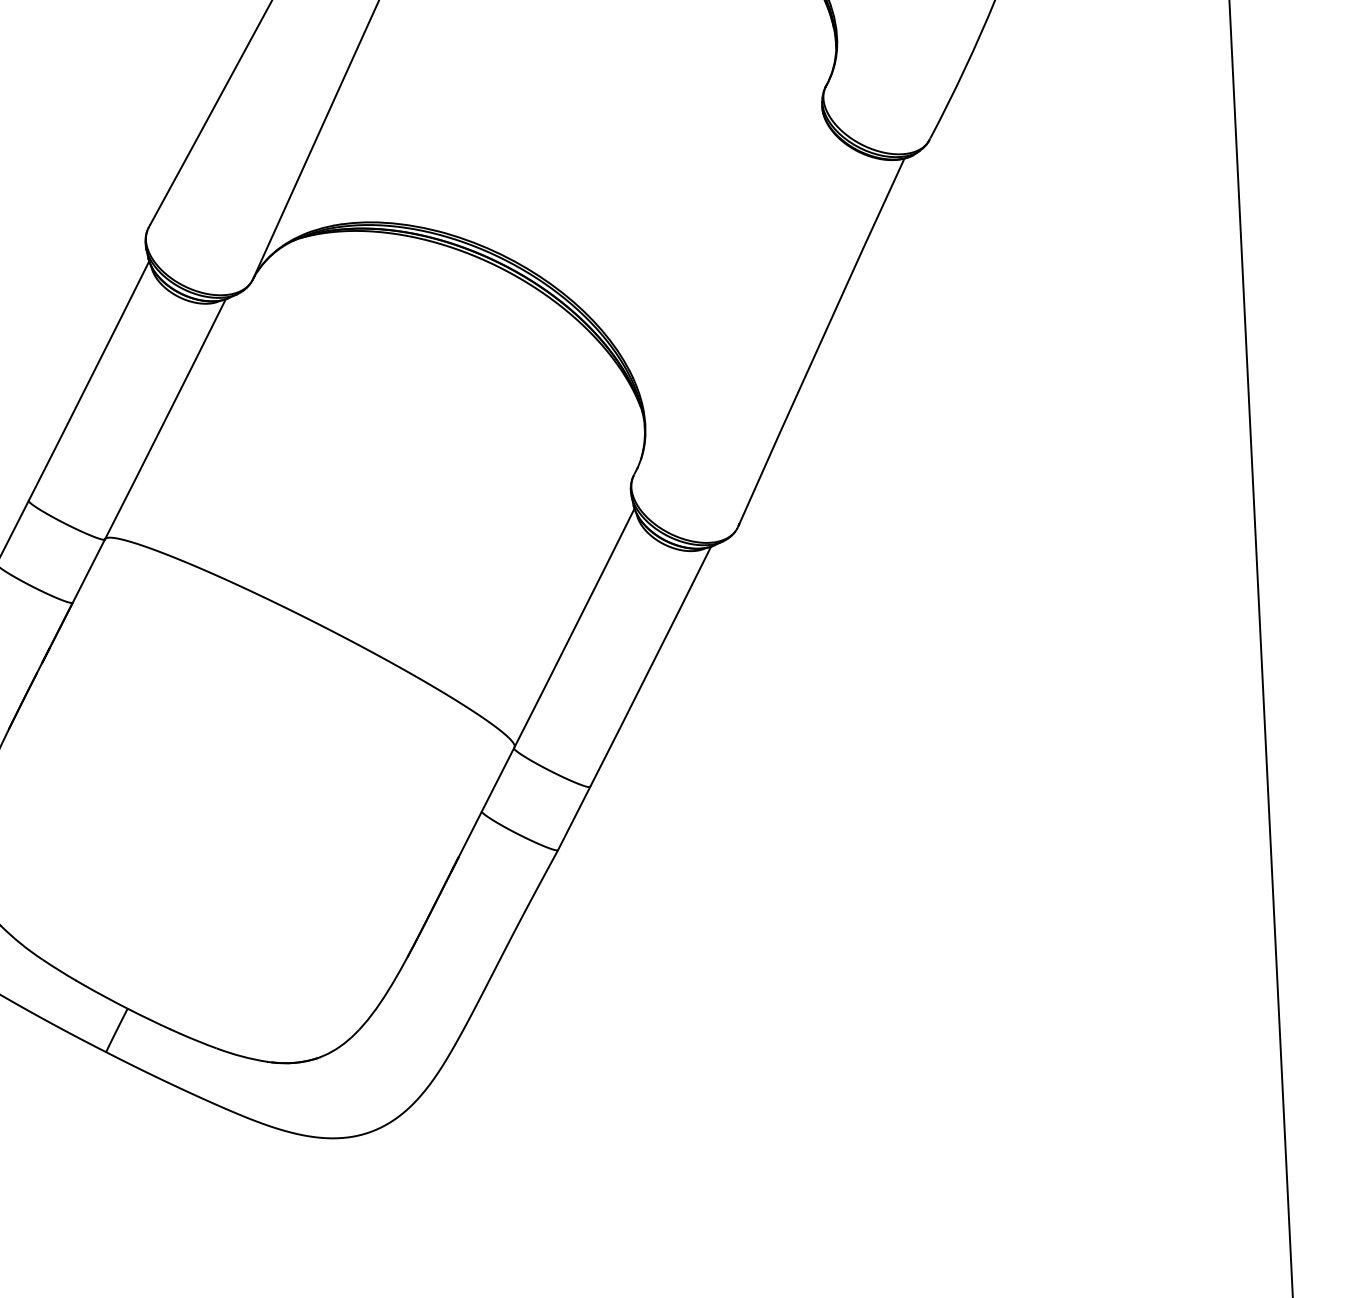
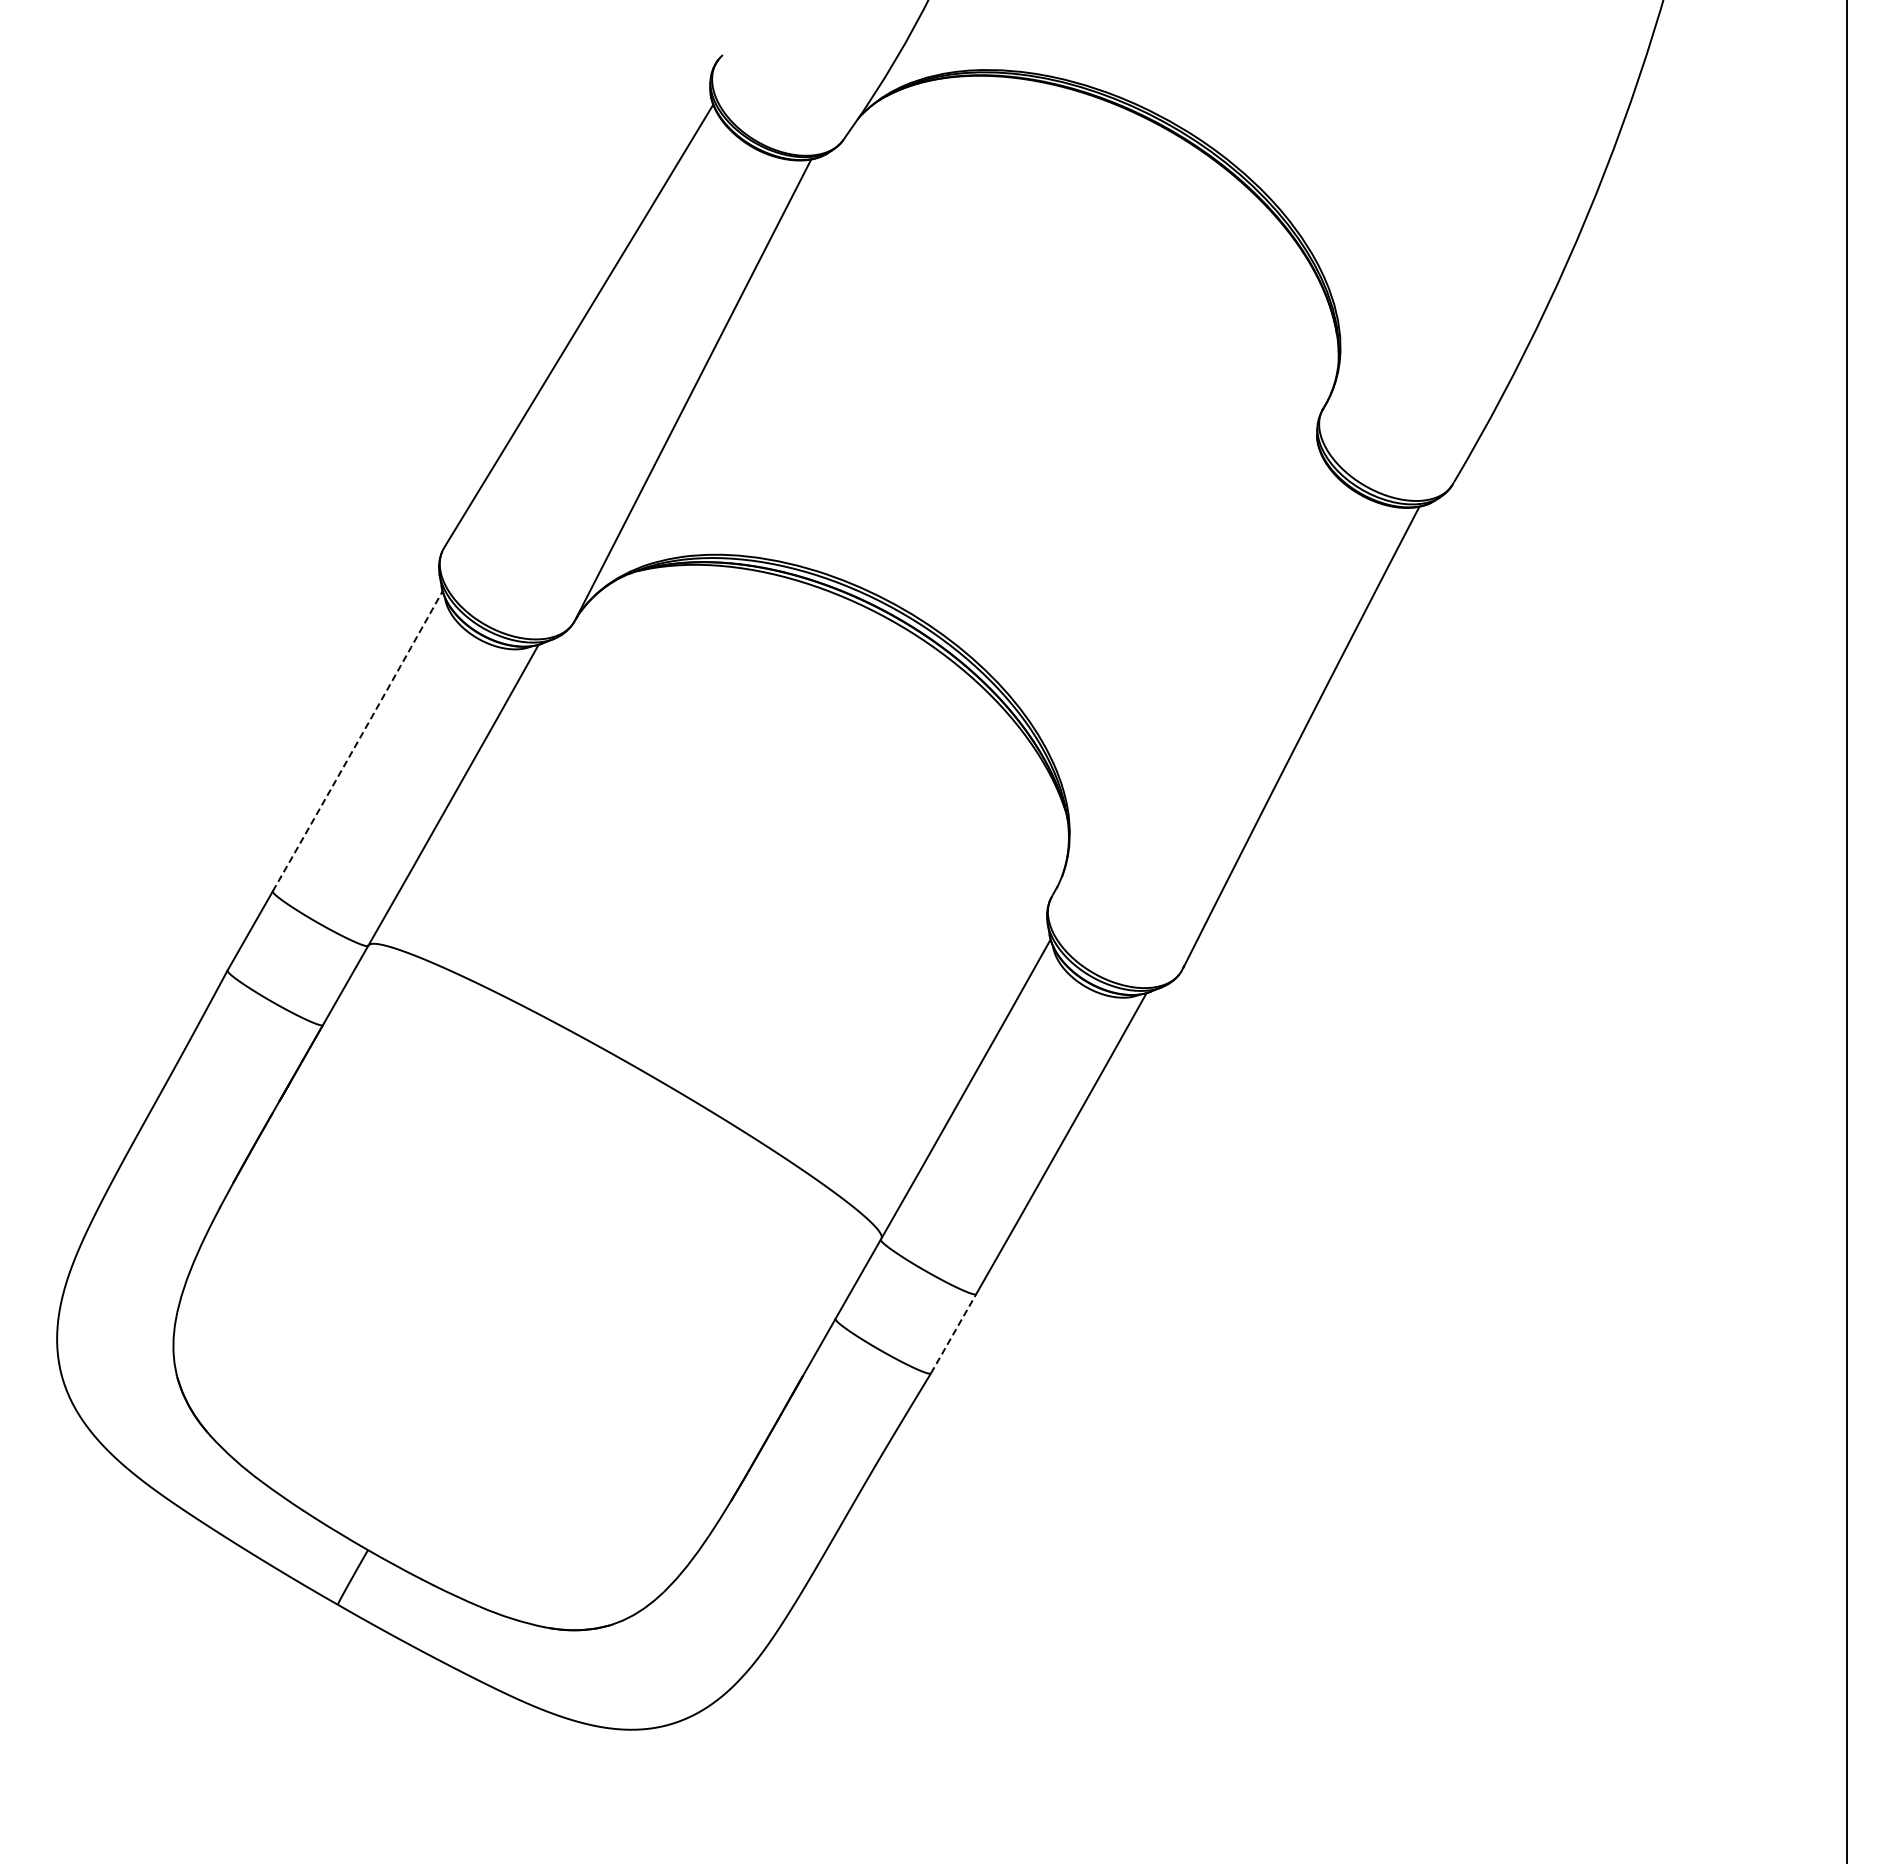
arc: (89, 381) -> (358, 741), solid -> dashed
line: (574, 818) -> (953, 1333), solid -> dashed

